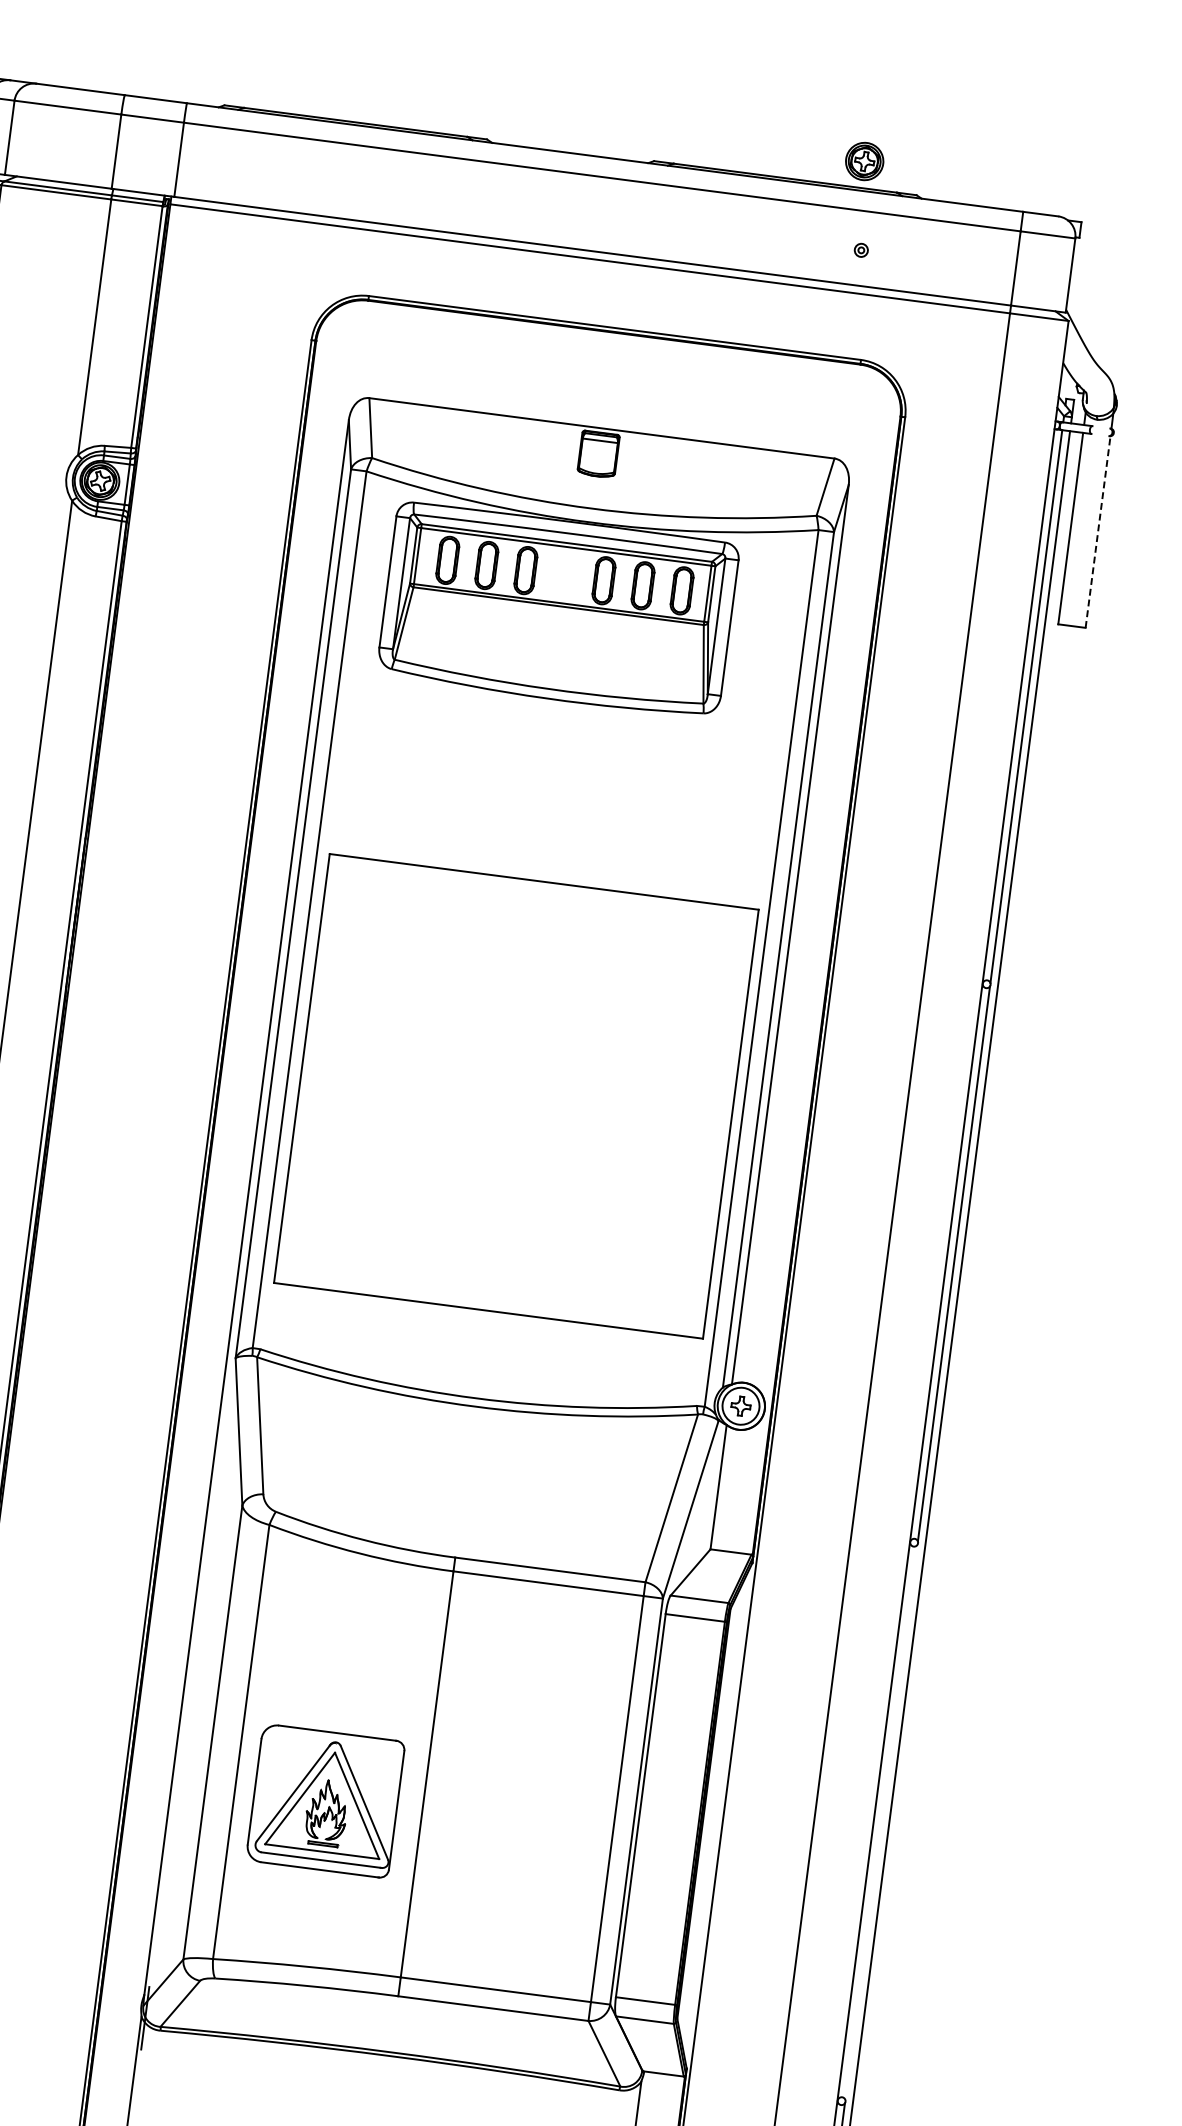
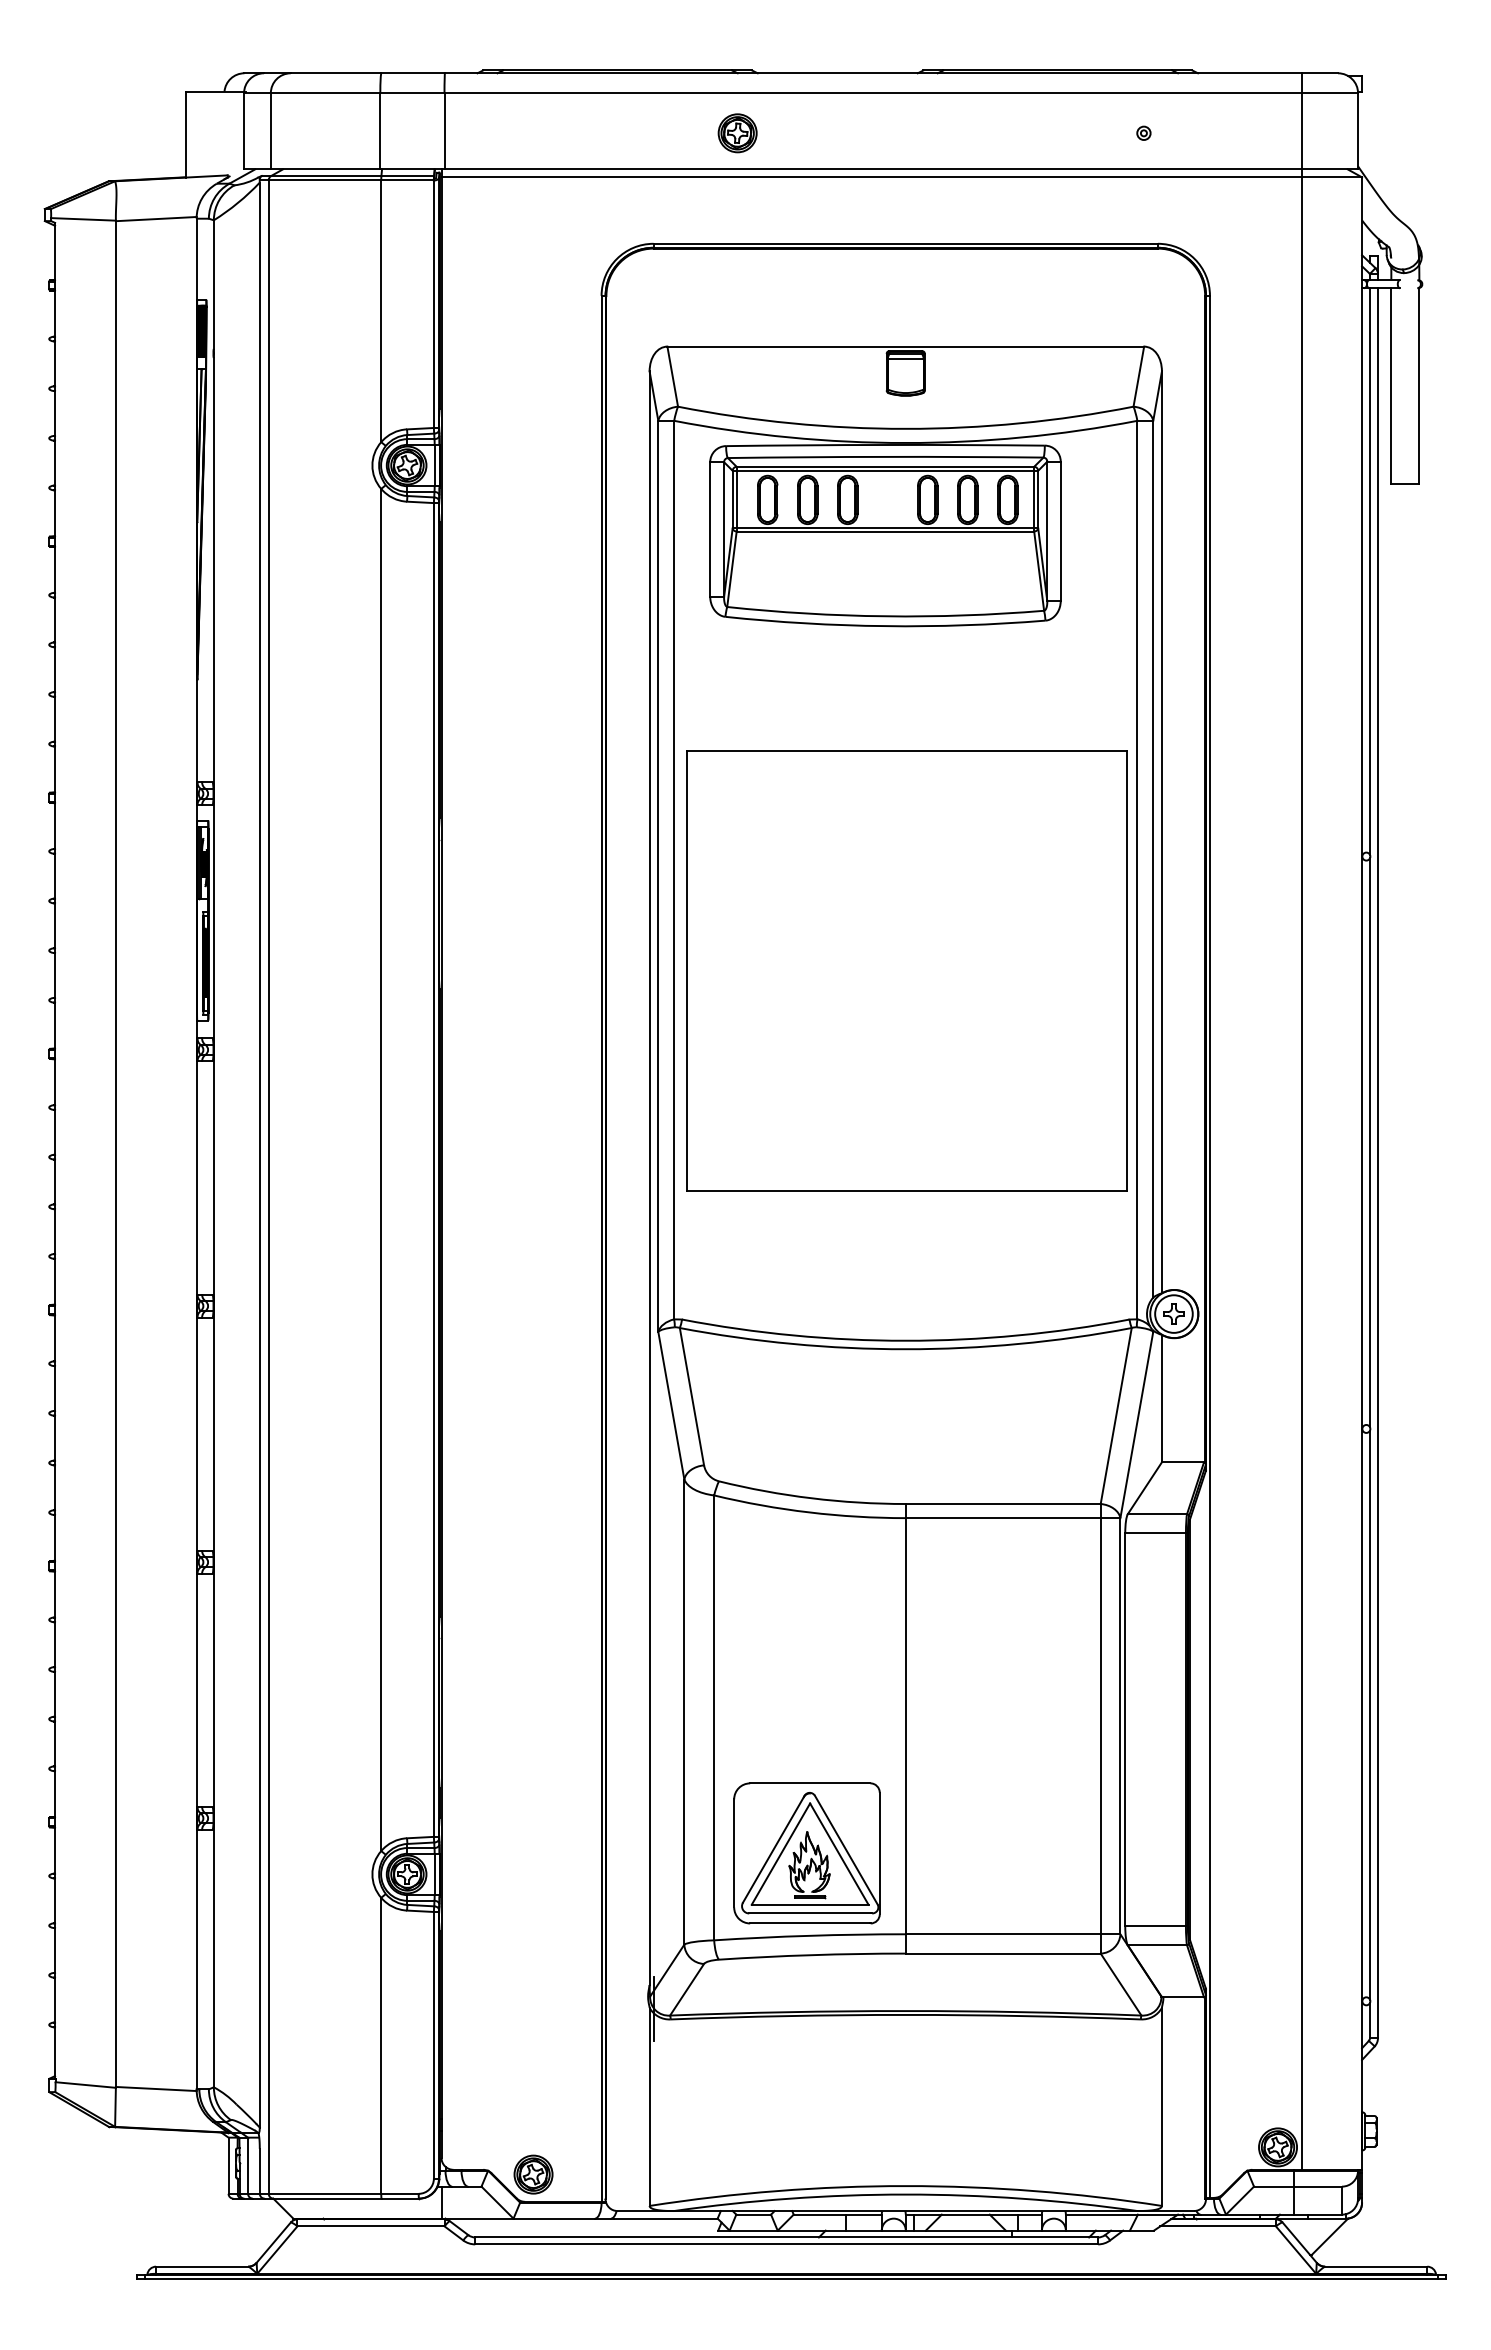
part: (864, 161) -> (737, 133), moved
line: (1098, 531) -> (1419, 385), dashed -> solid
part: (515, 1095) -> (906, 970), moved
part: (325, 1801) -> (806, 1853), moved
line: (881, 1821) -> (1369, 1714), added

